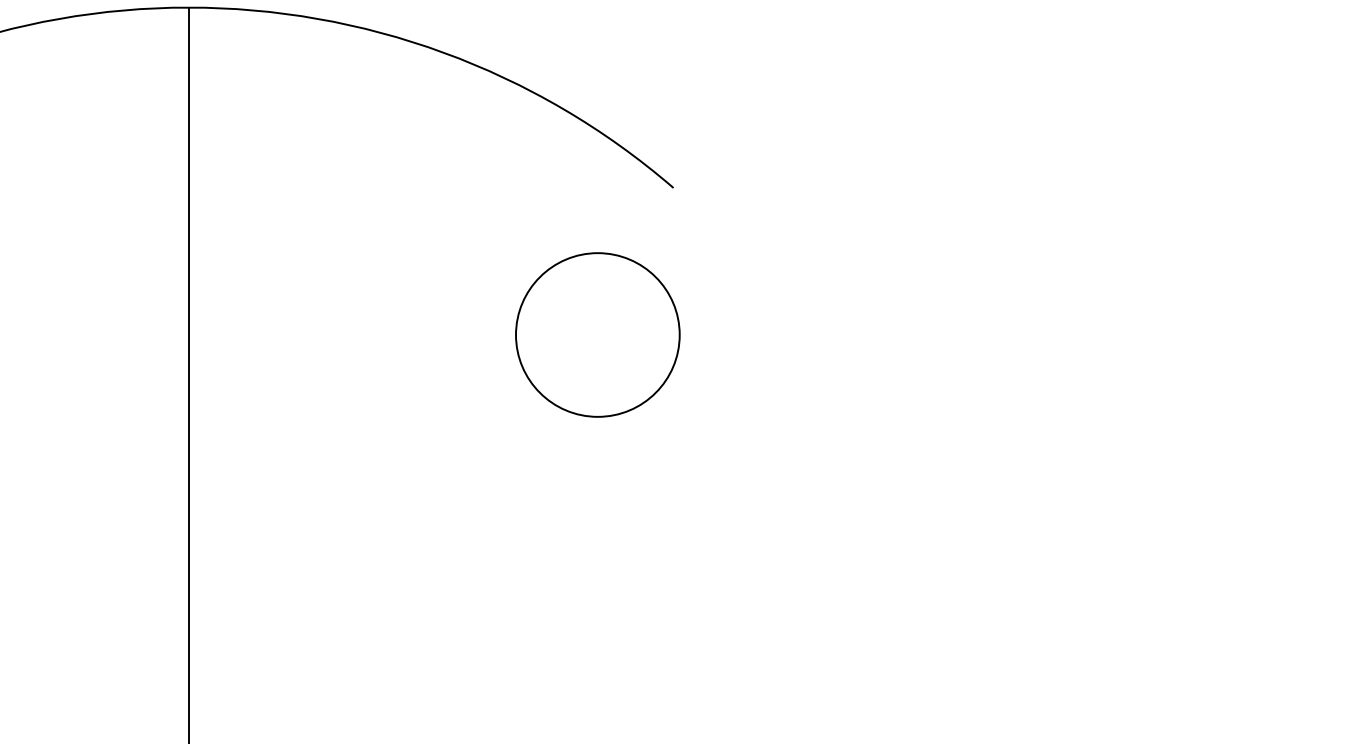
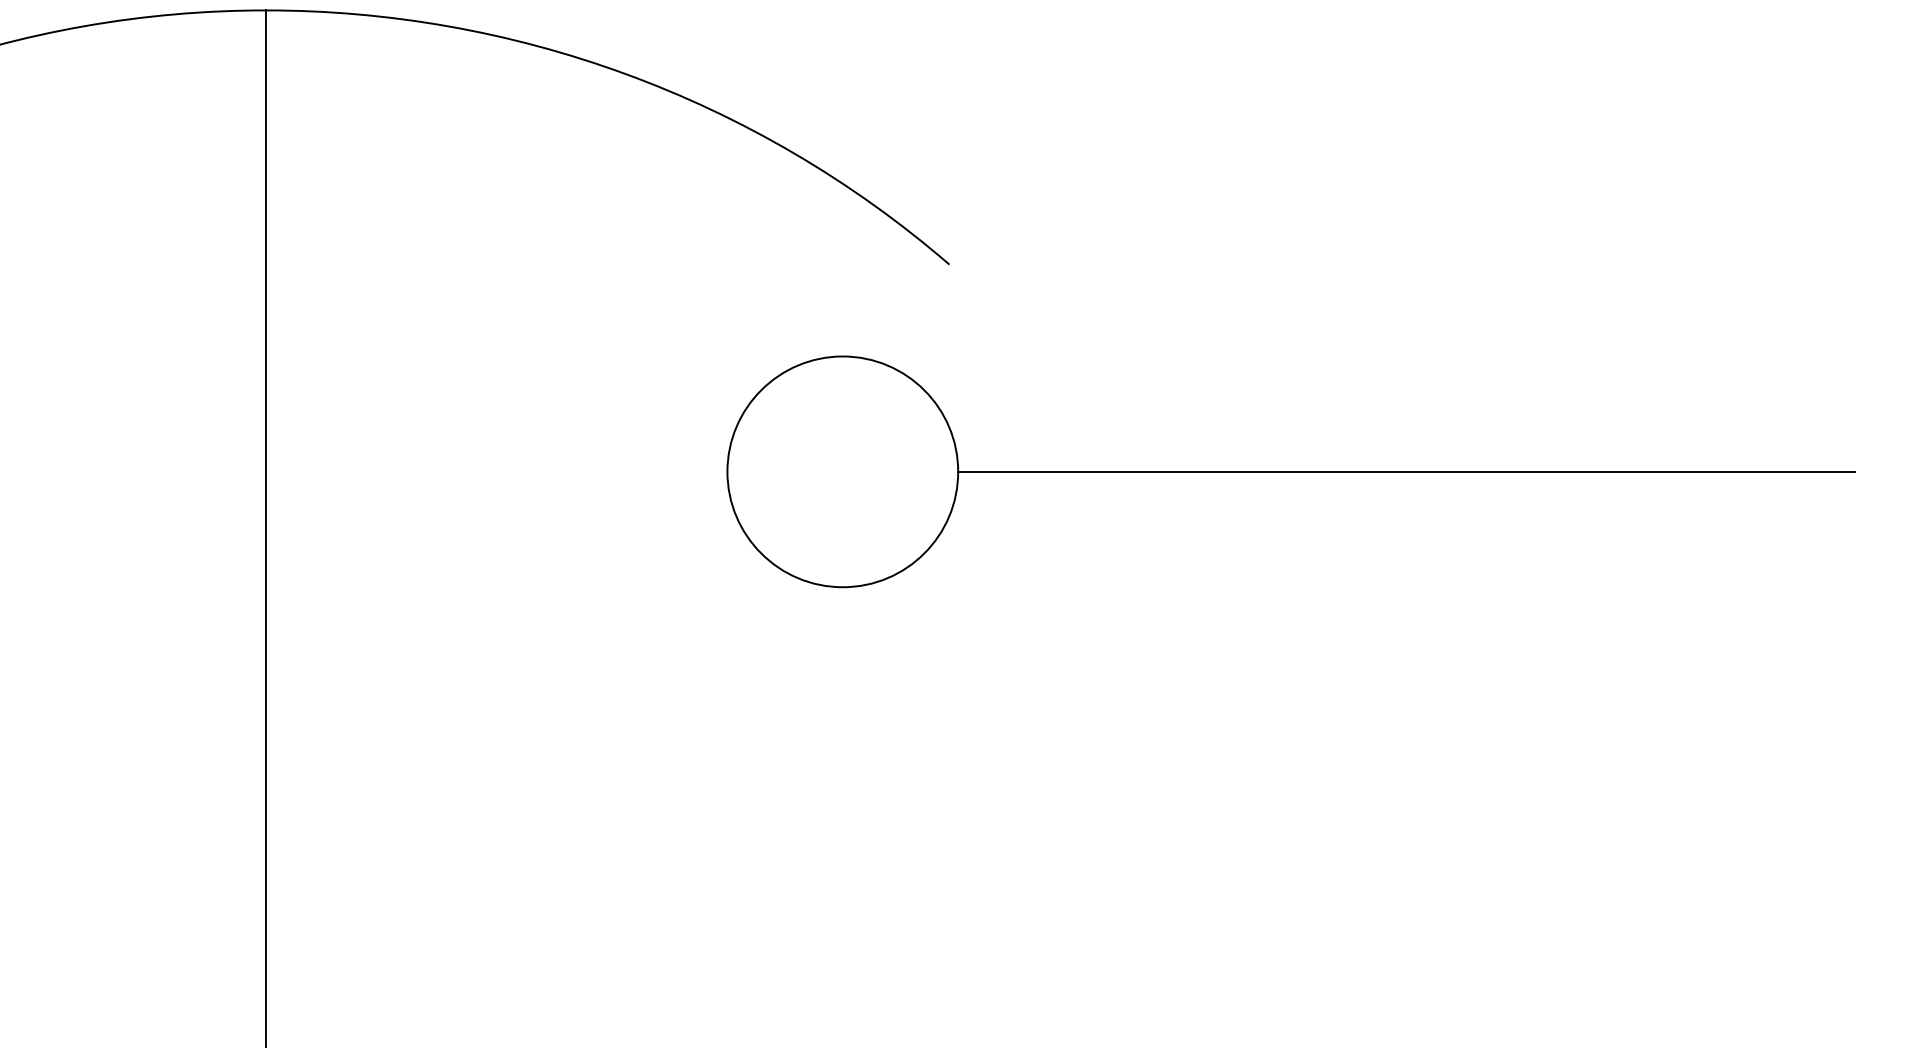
line: (997, 334) -> (1406, 471), added

